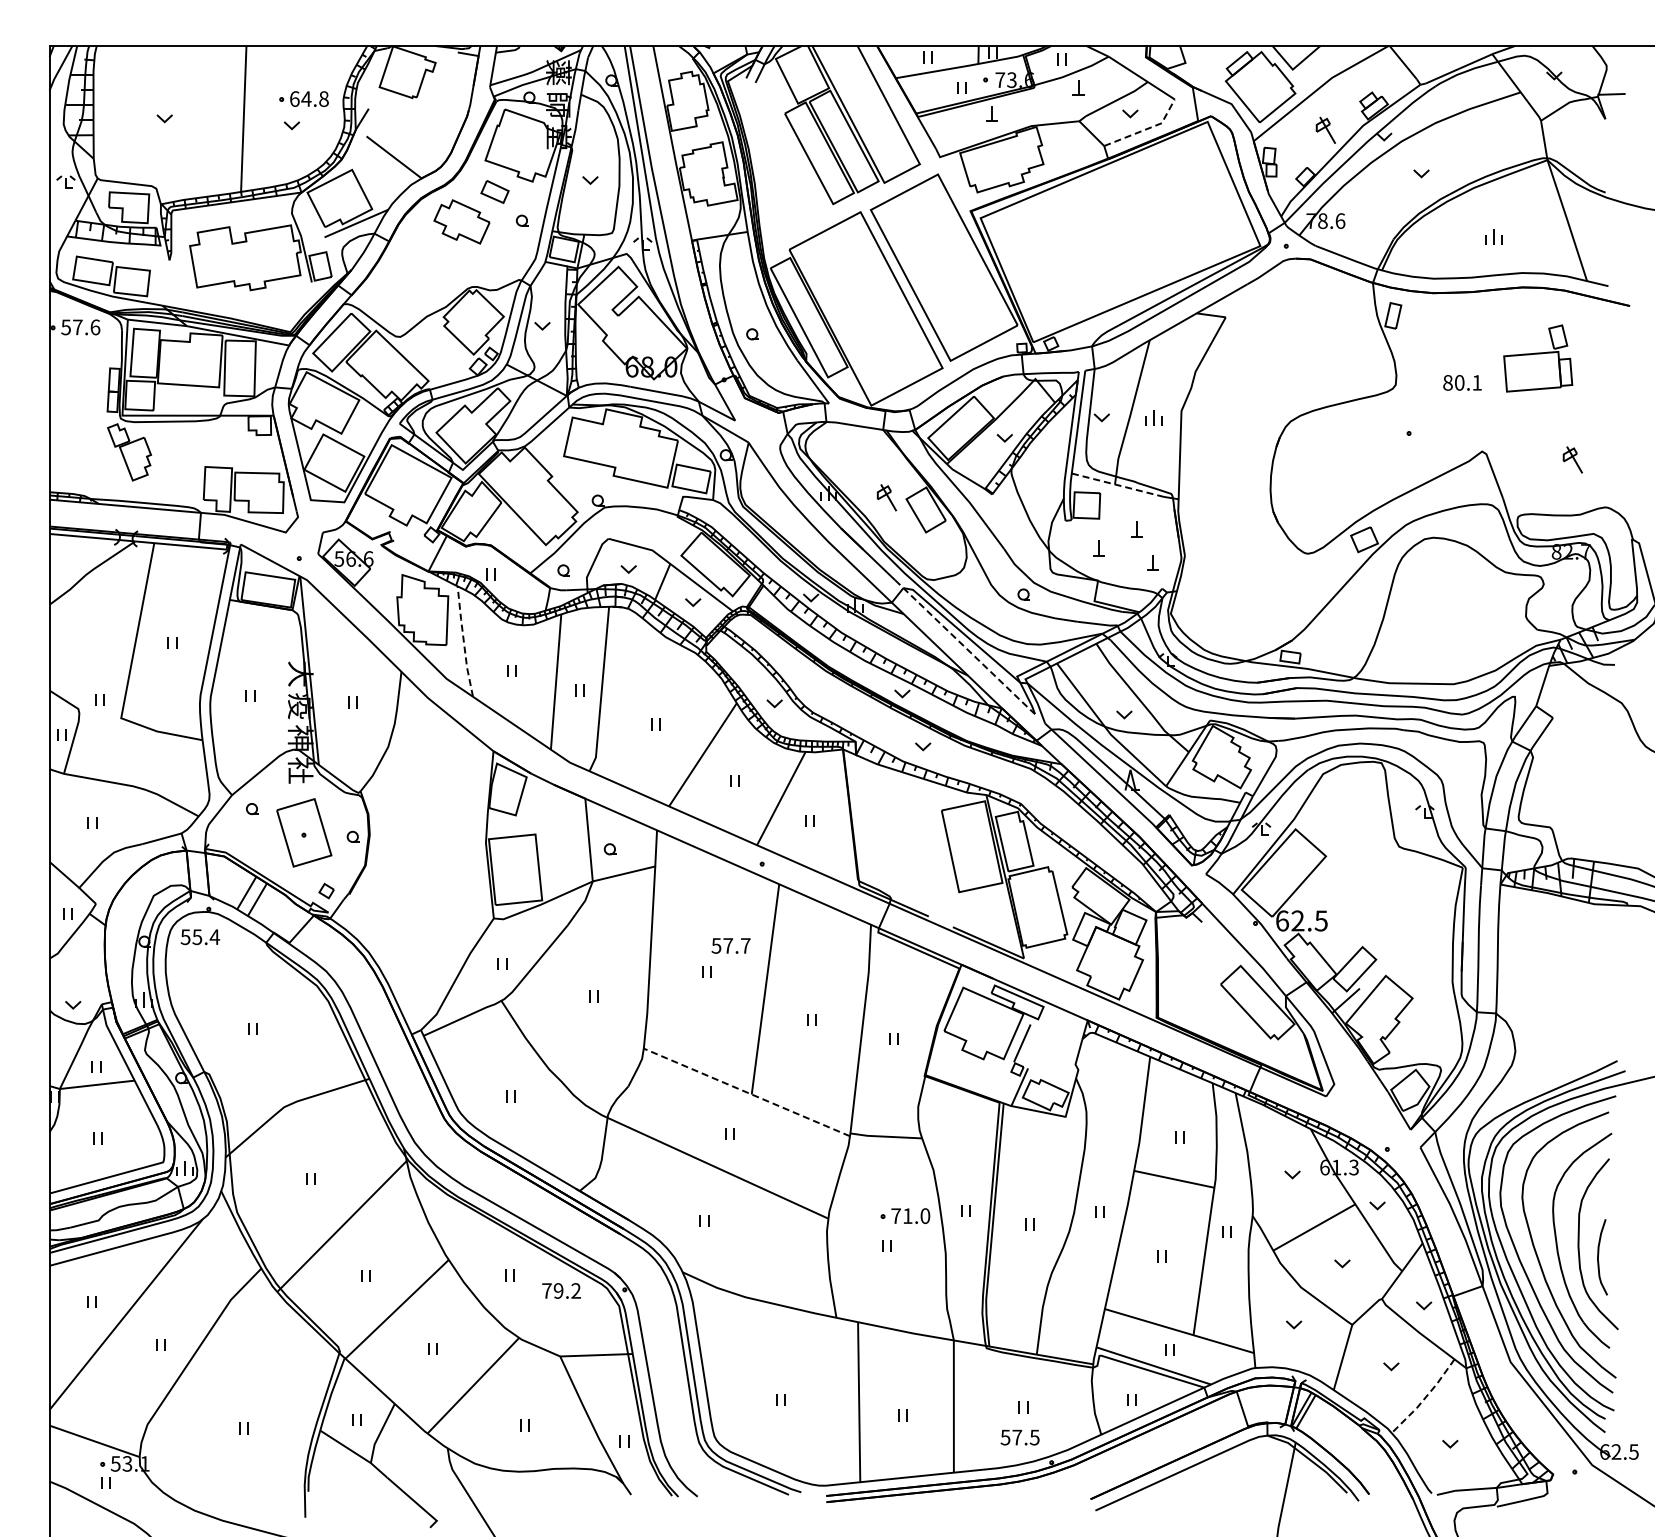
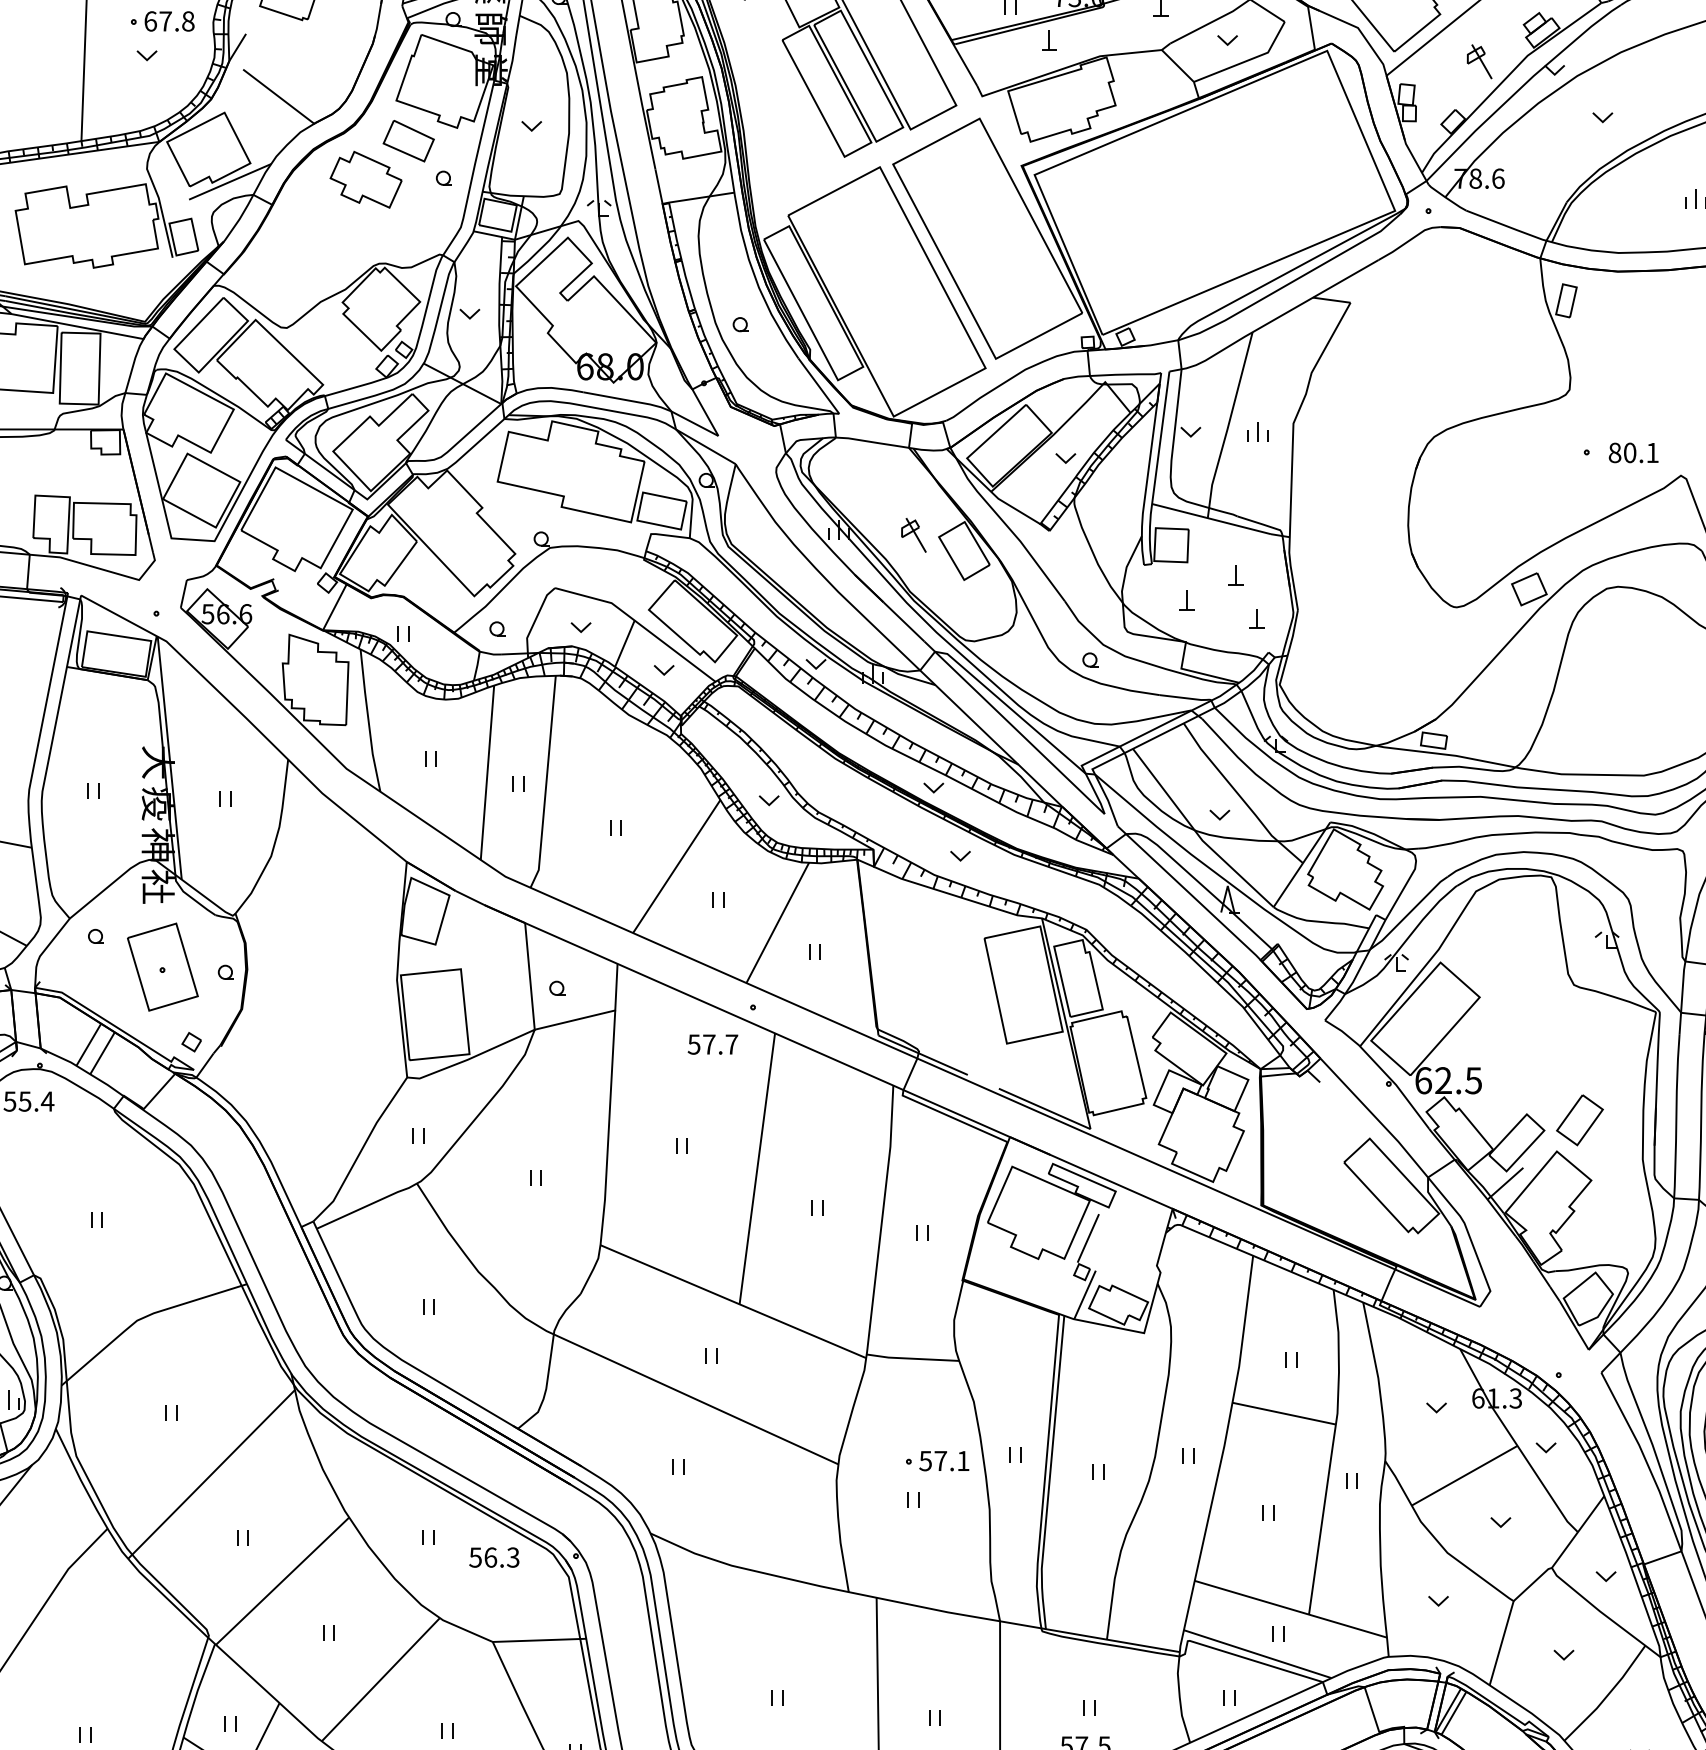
text: (306, 98) -> (165, 20), 64.8 -> 67.8
line: (1146, 129) -> (1248, 60), dashed -> solid
part: (494, 191) -> (408, 140), size x1.43
text: (1462, 382) -> (1633, 452), moved
line: (1117, 485) -> (1210, 519), dashed -> solid
line: (463, 641) -> (368, 720), dashed -> solid
line: (965, 647) -> (1015, 728), dashed -> solid
text: (730, 945) -> (712, 1044), moved
part: (1403, 951) -> (1579, 1120), added
line: (747, 1092) -> (734, 1301), dashed -> solid
text: (910, 1216) -> (944, 1461), 71.0 -> 57.1
text: (561, 1290) -> (494, 1556), 79.2 -> 56.3
line: (1425, 1398) -> (1607, 1696), dashed -> solid

